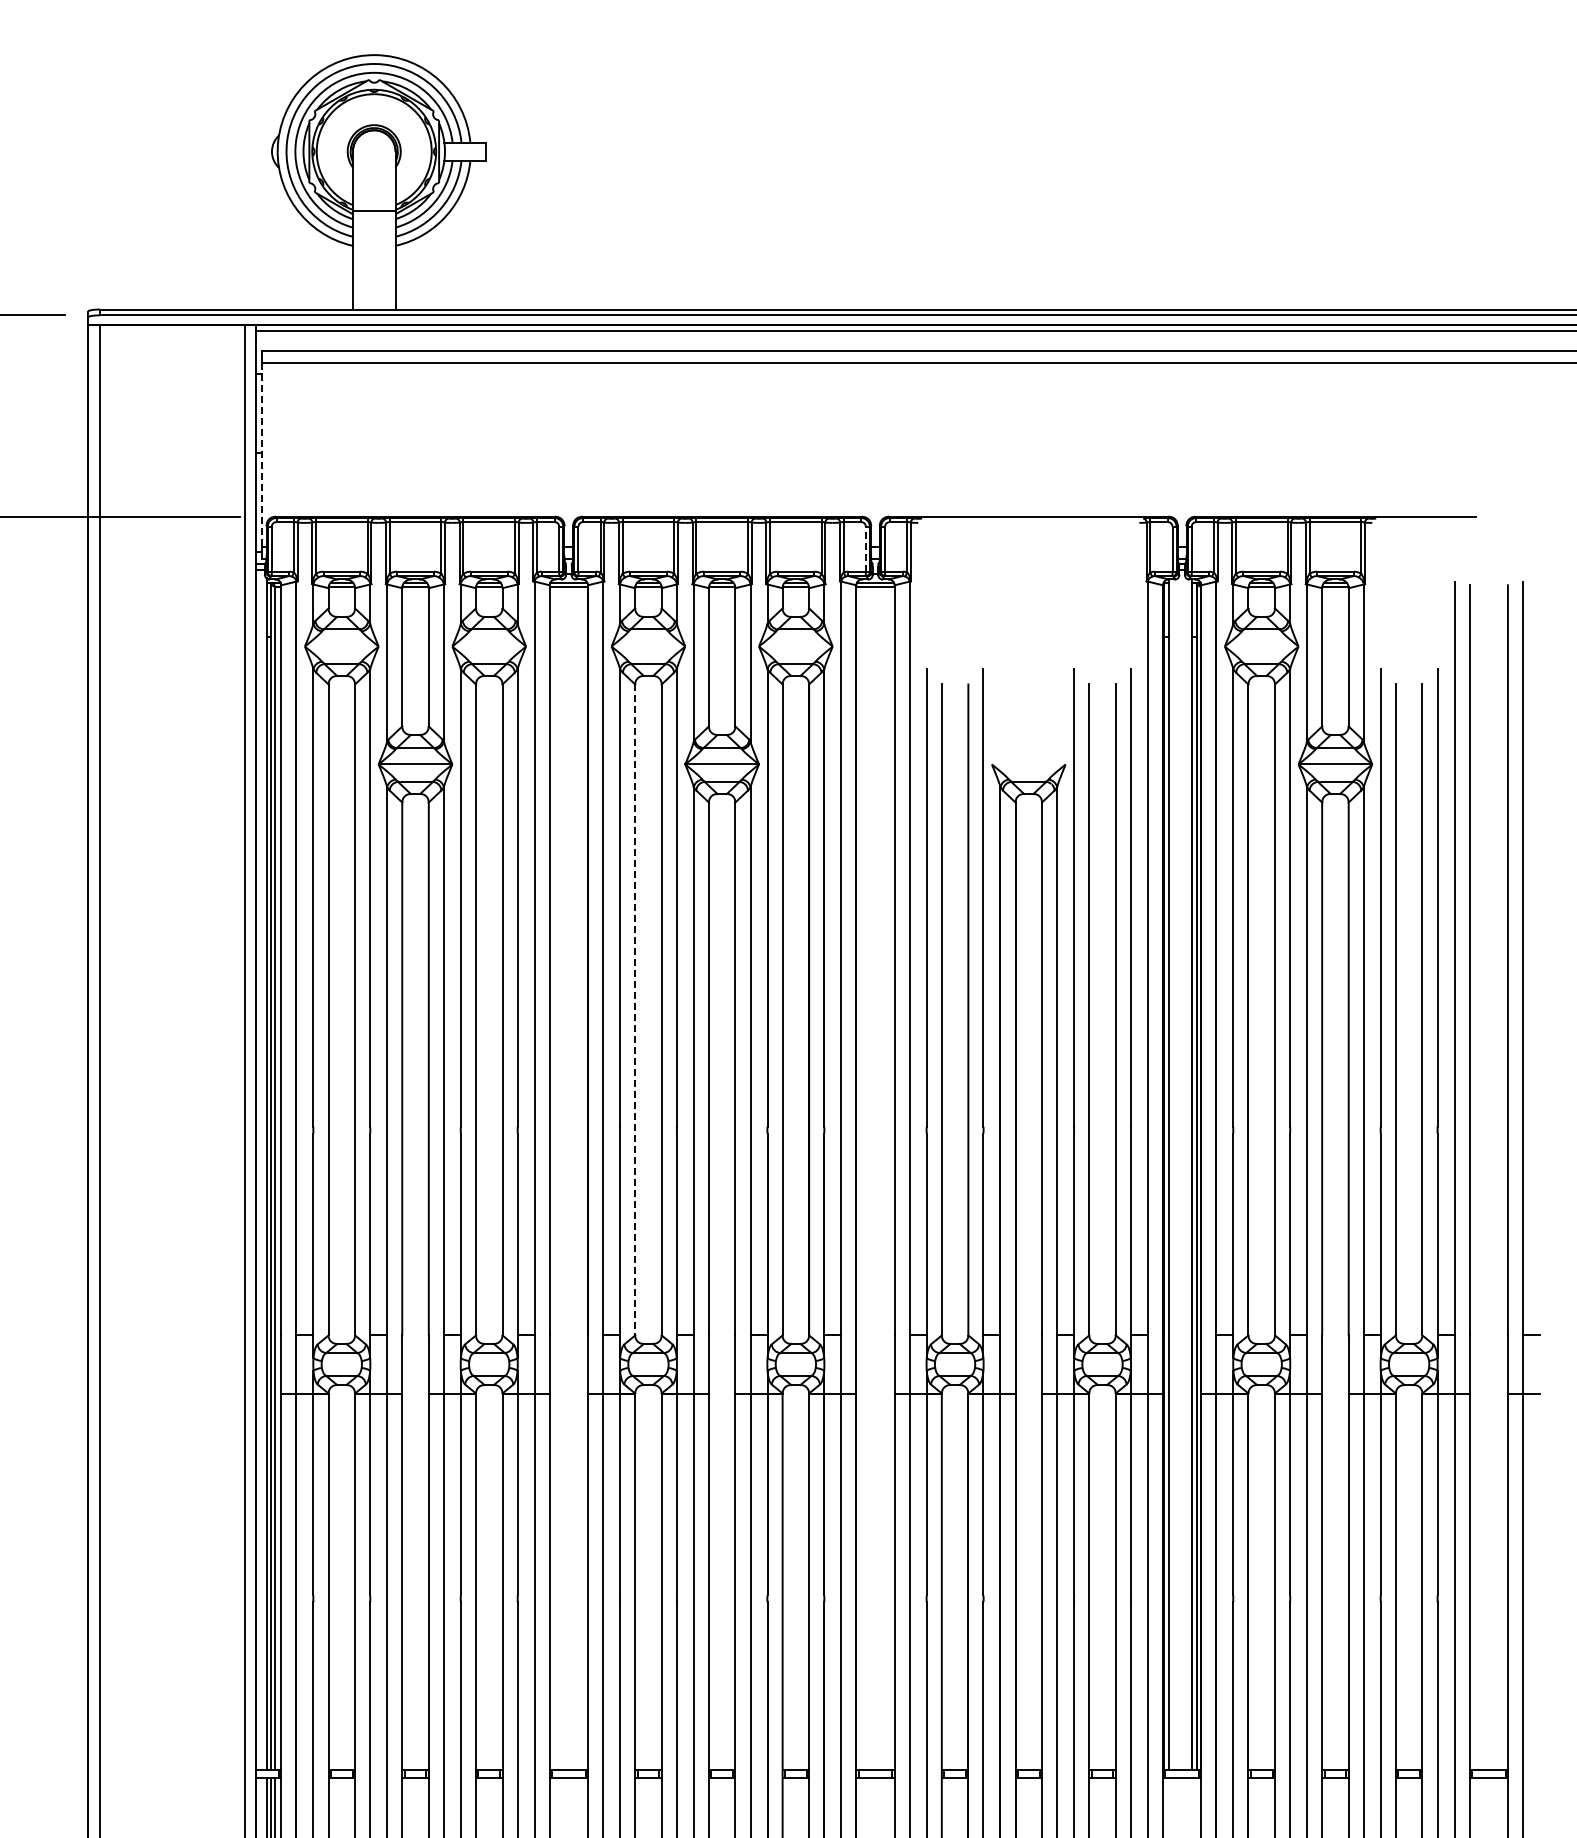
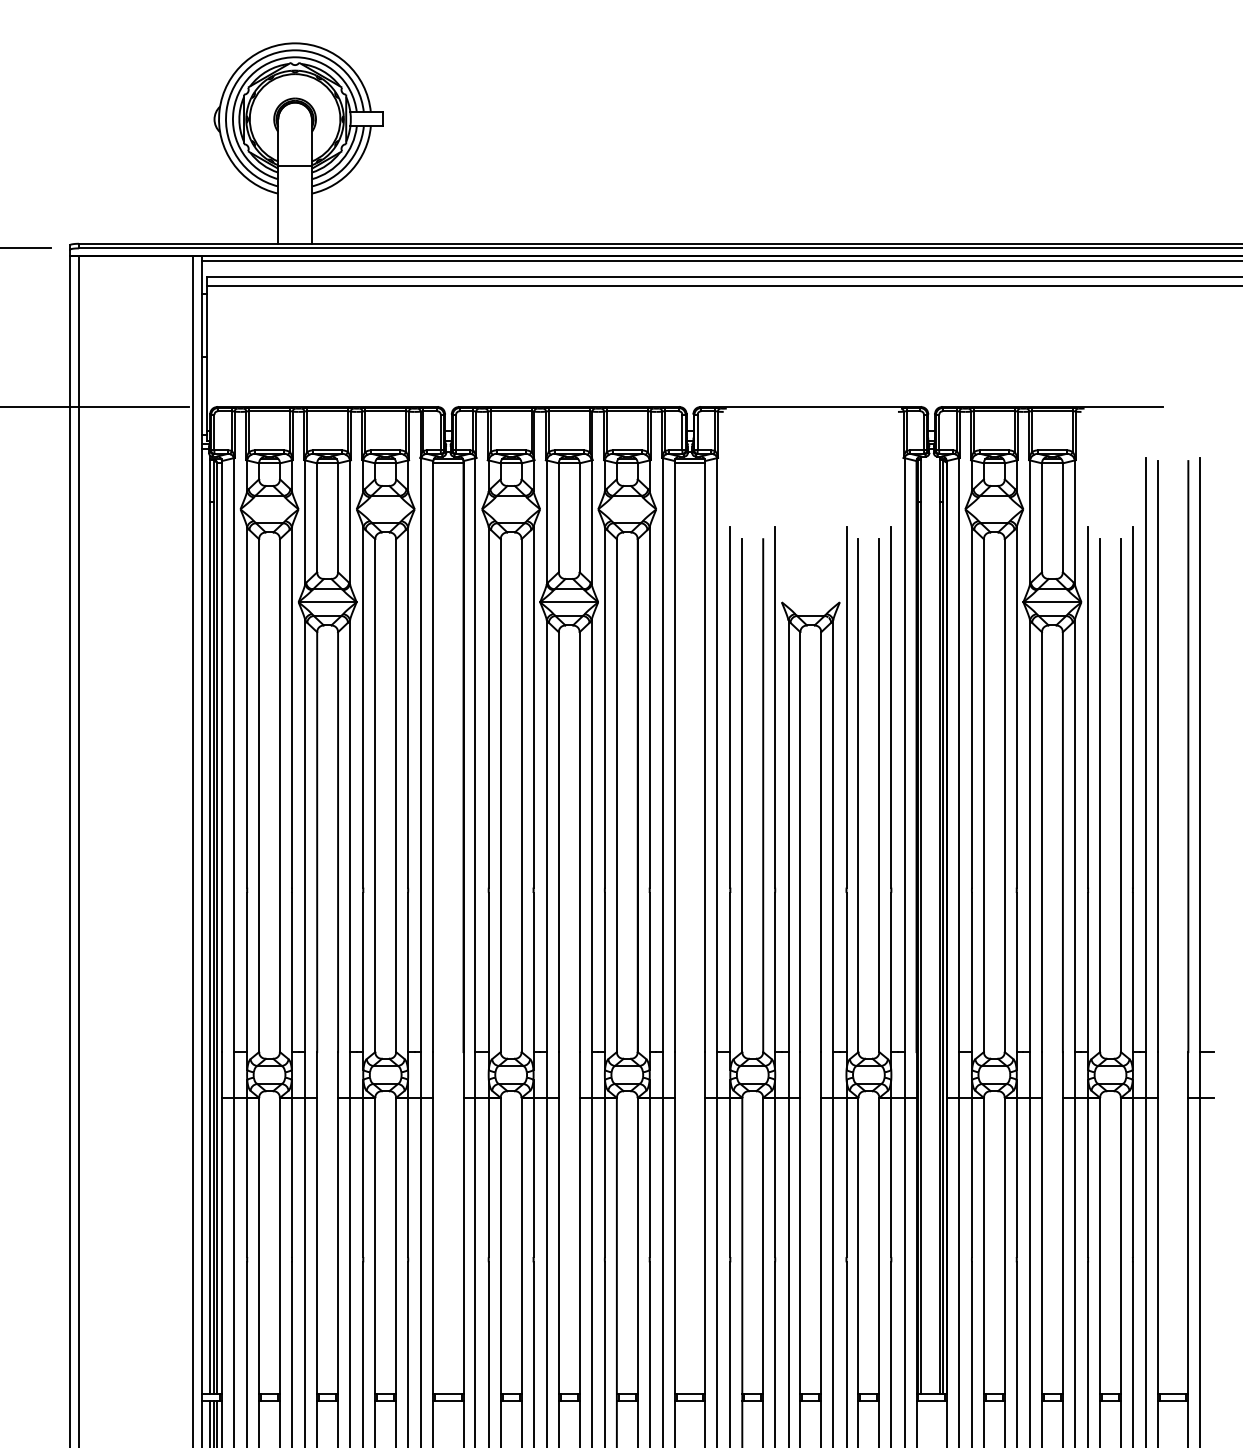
line: (262, 455) -> (207, 358), dashed -> solid
line: (865, 548) -> (682, 432), dashed -> solid
line: (635, 1009) -> (500, 795), dashed -> solid

